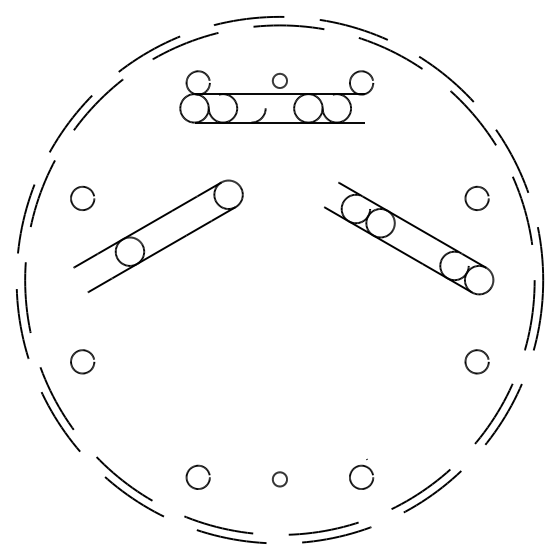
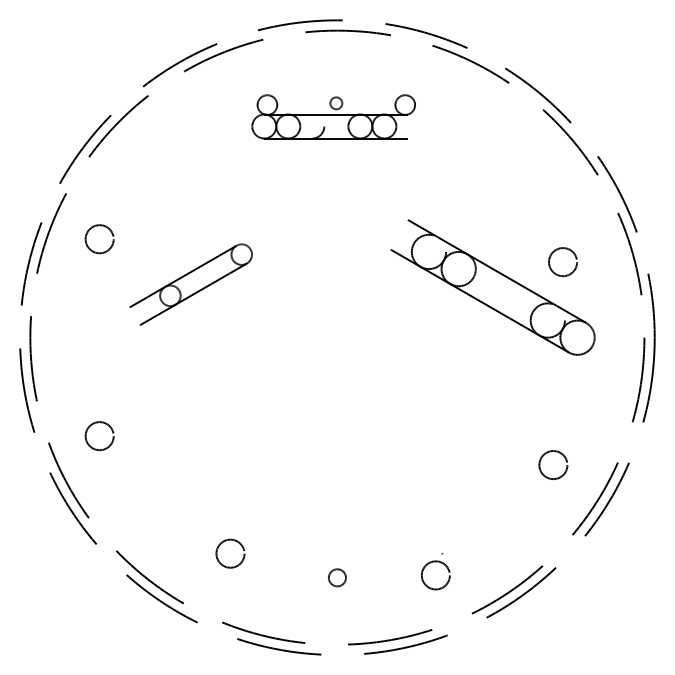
part: (276, 96) -> (333, 116), size x0.7
circle: (476, 197) -> (562, 260), moved
part: (158, 235) -> (191, 283), size x0.6
circle: (476, 361) -> (552, 464), moved
circle: (197, 476) -> (229, 552), moved

